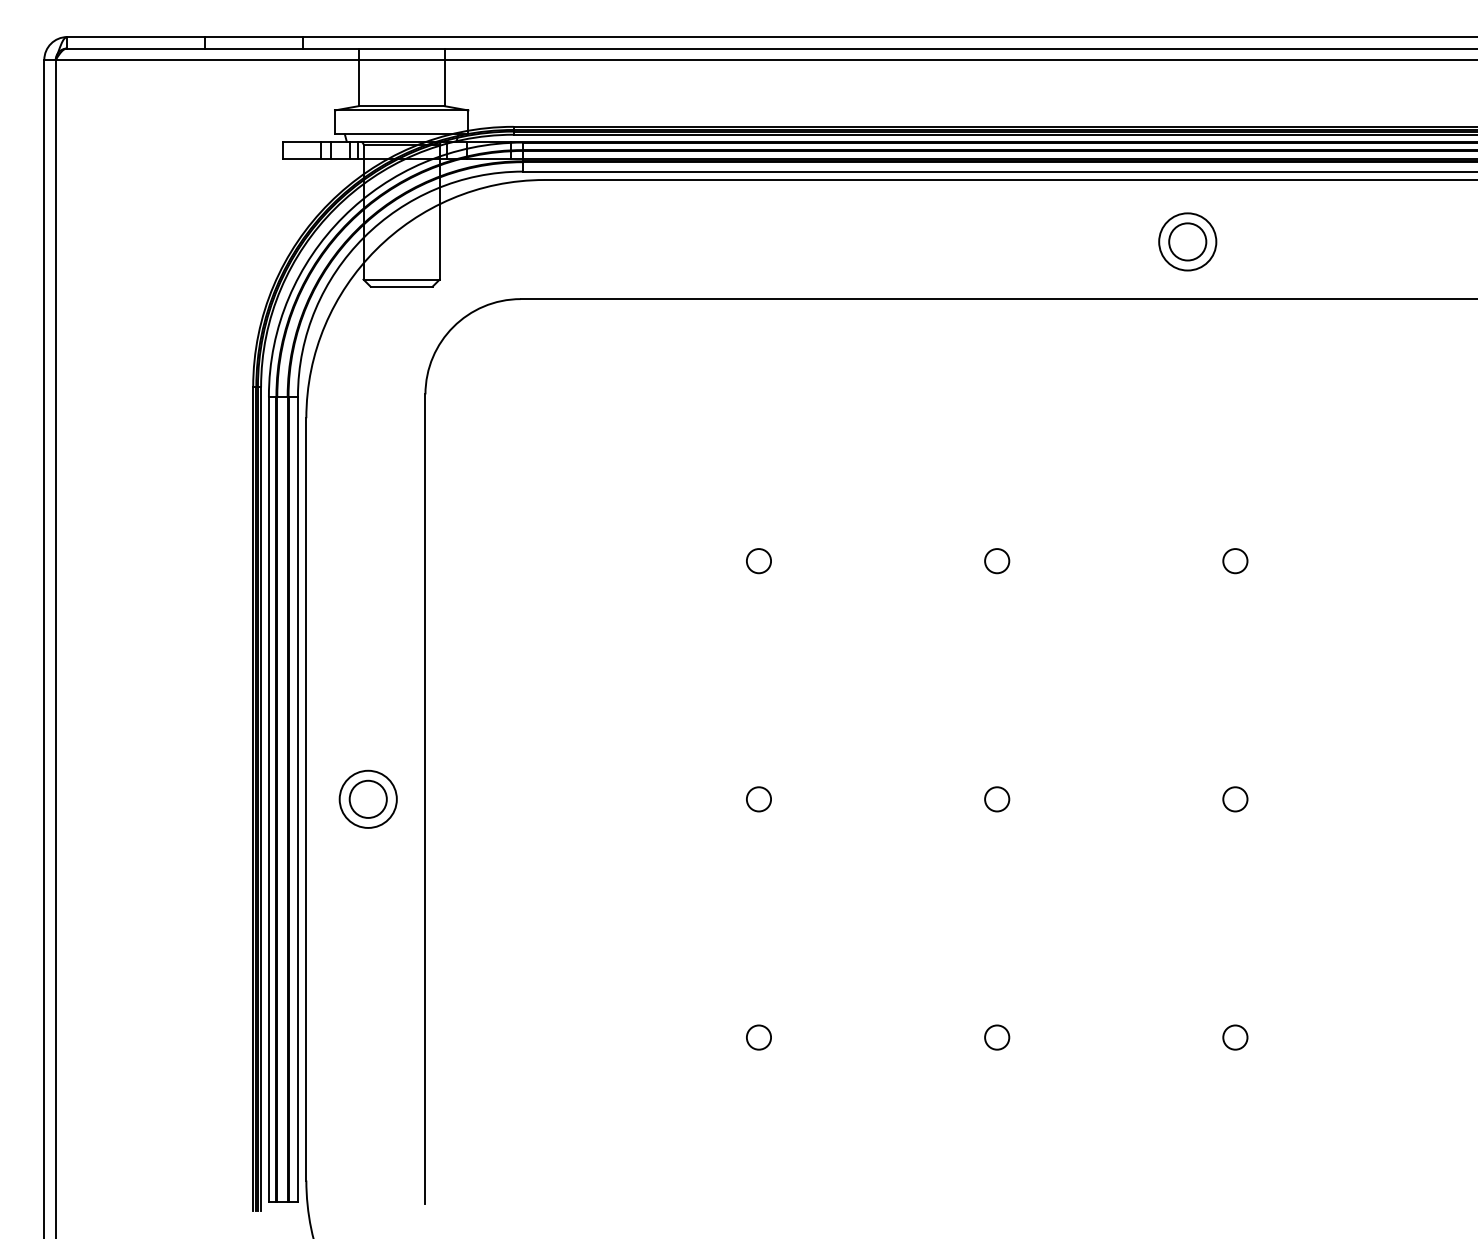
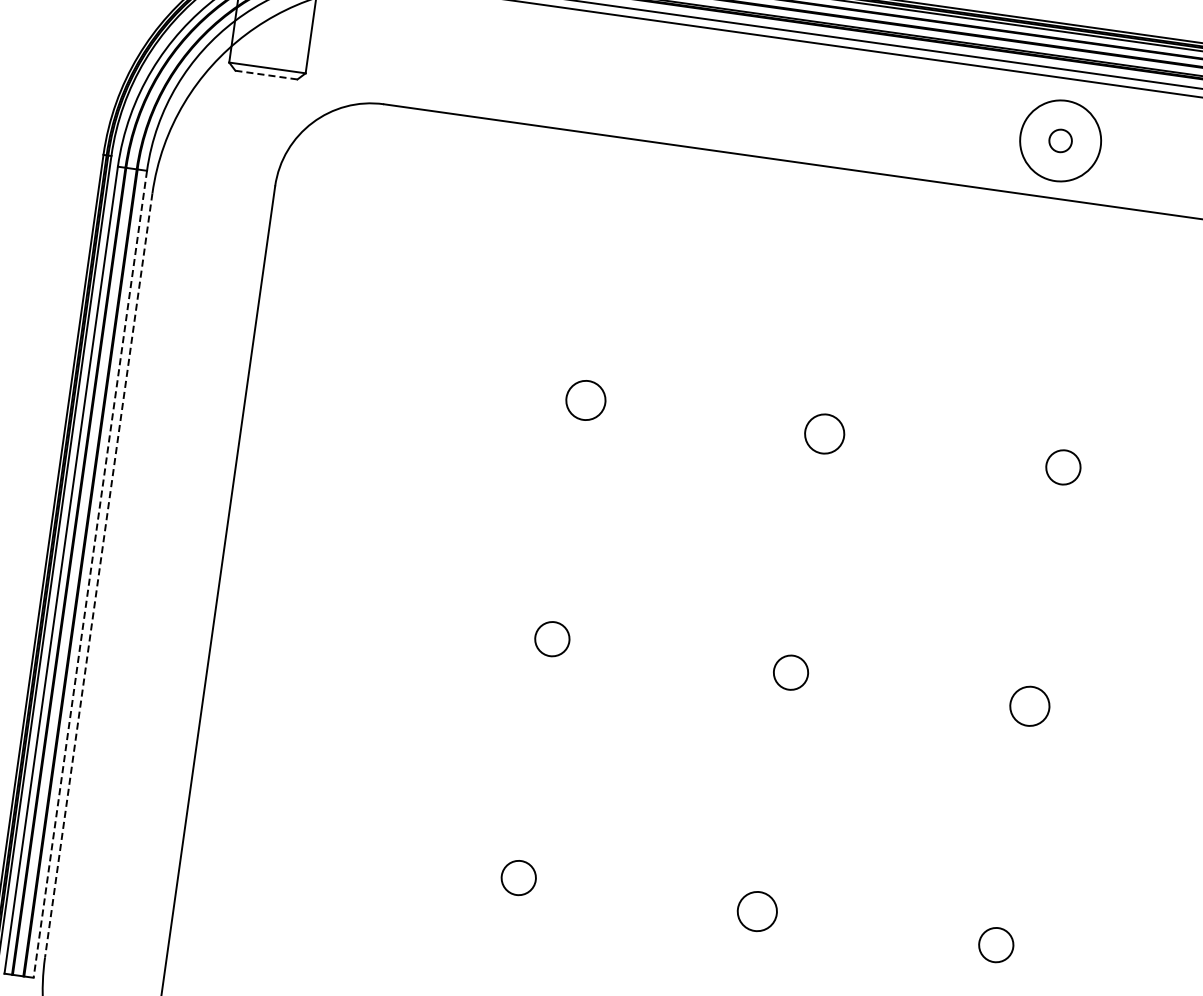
circle: (1187, 241) -> (1060, 140), size x0.6
circle: (1187, 241) -> (1060, 140), size x1.4
line: (401, 286) -> (266, 74), solid -> dashed
circle: (758, 561) -> (585, 400), size x1.6
circle: (997, 561) -> (824, 434), size x1.6
circle: (1235, 561) -> (1063, 467), size x1.4
part: (367, 798) -> (160, 583), removed
line: (297, 799) -> (89, 574), solid -> dashed
line: (306, 799) -> (98, 575), solid -> dashed
circle: (758, 799) -> (551, 639), size x1.4
circle: (997, 799) -> (791, 672), size x1.4
circle: (1235, 799) -> (1029, 706), size x1.6
circle: (758, 1037) -> (518, 877), size x1.4
circle: (997, 1037) -> (757, 911), size x1.6
circle: (1235, 1037) -> (996, 945), size x1.4

